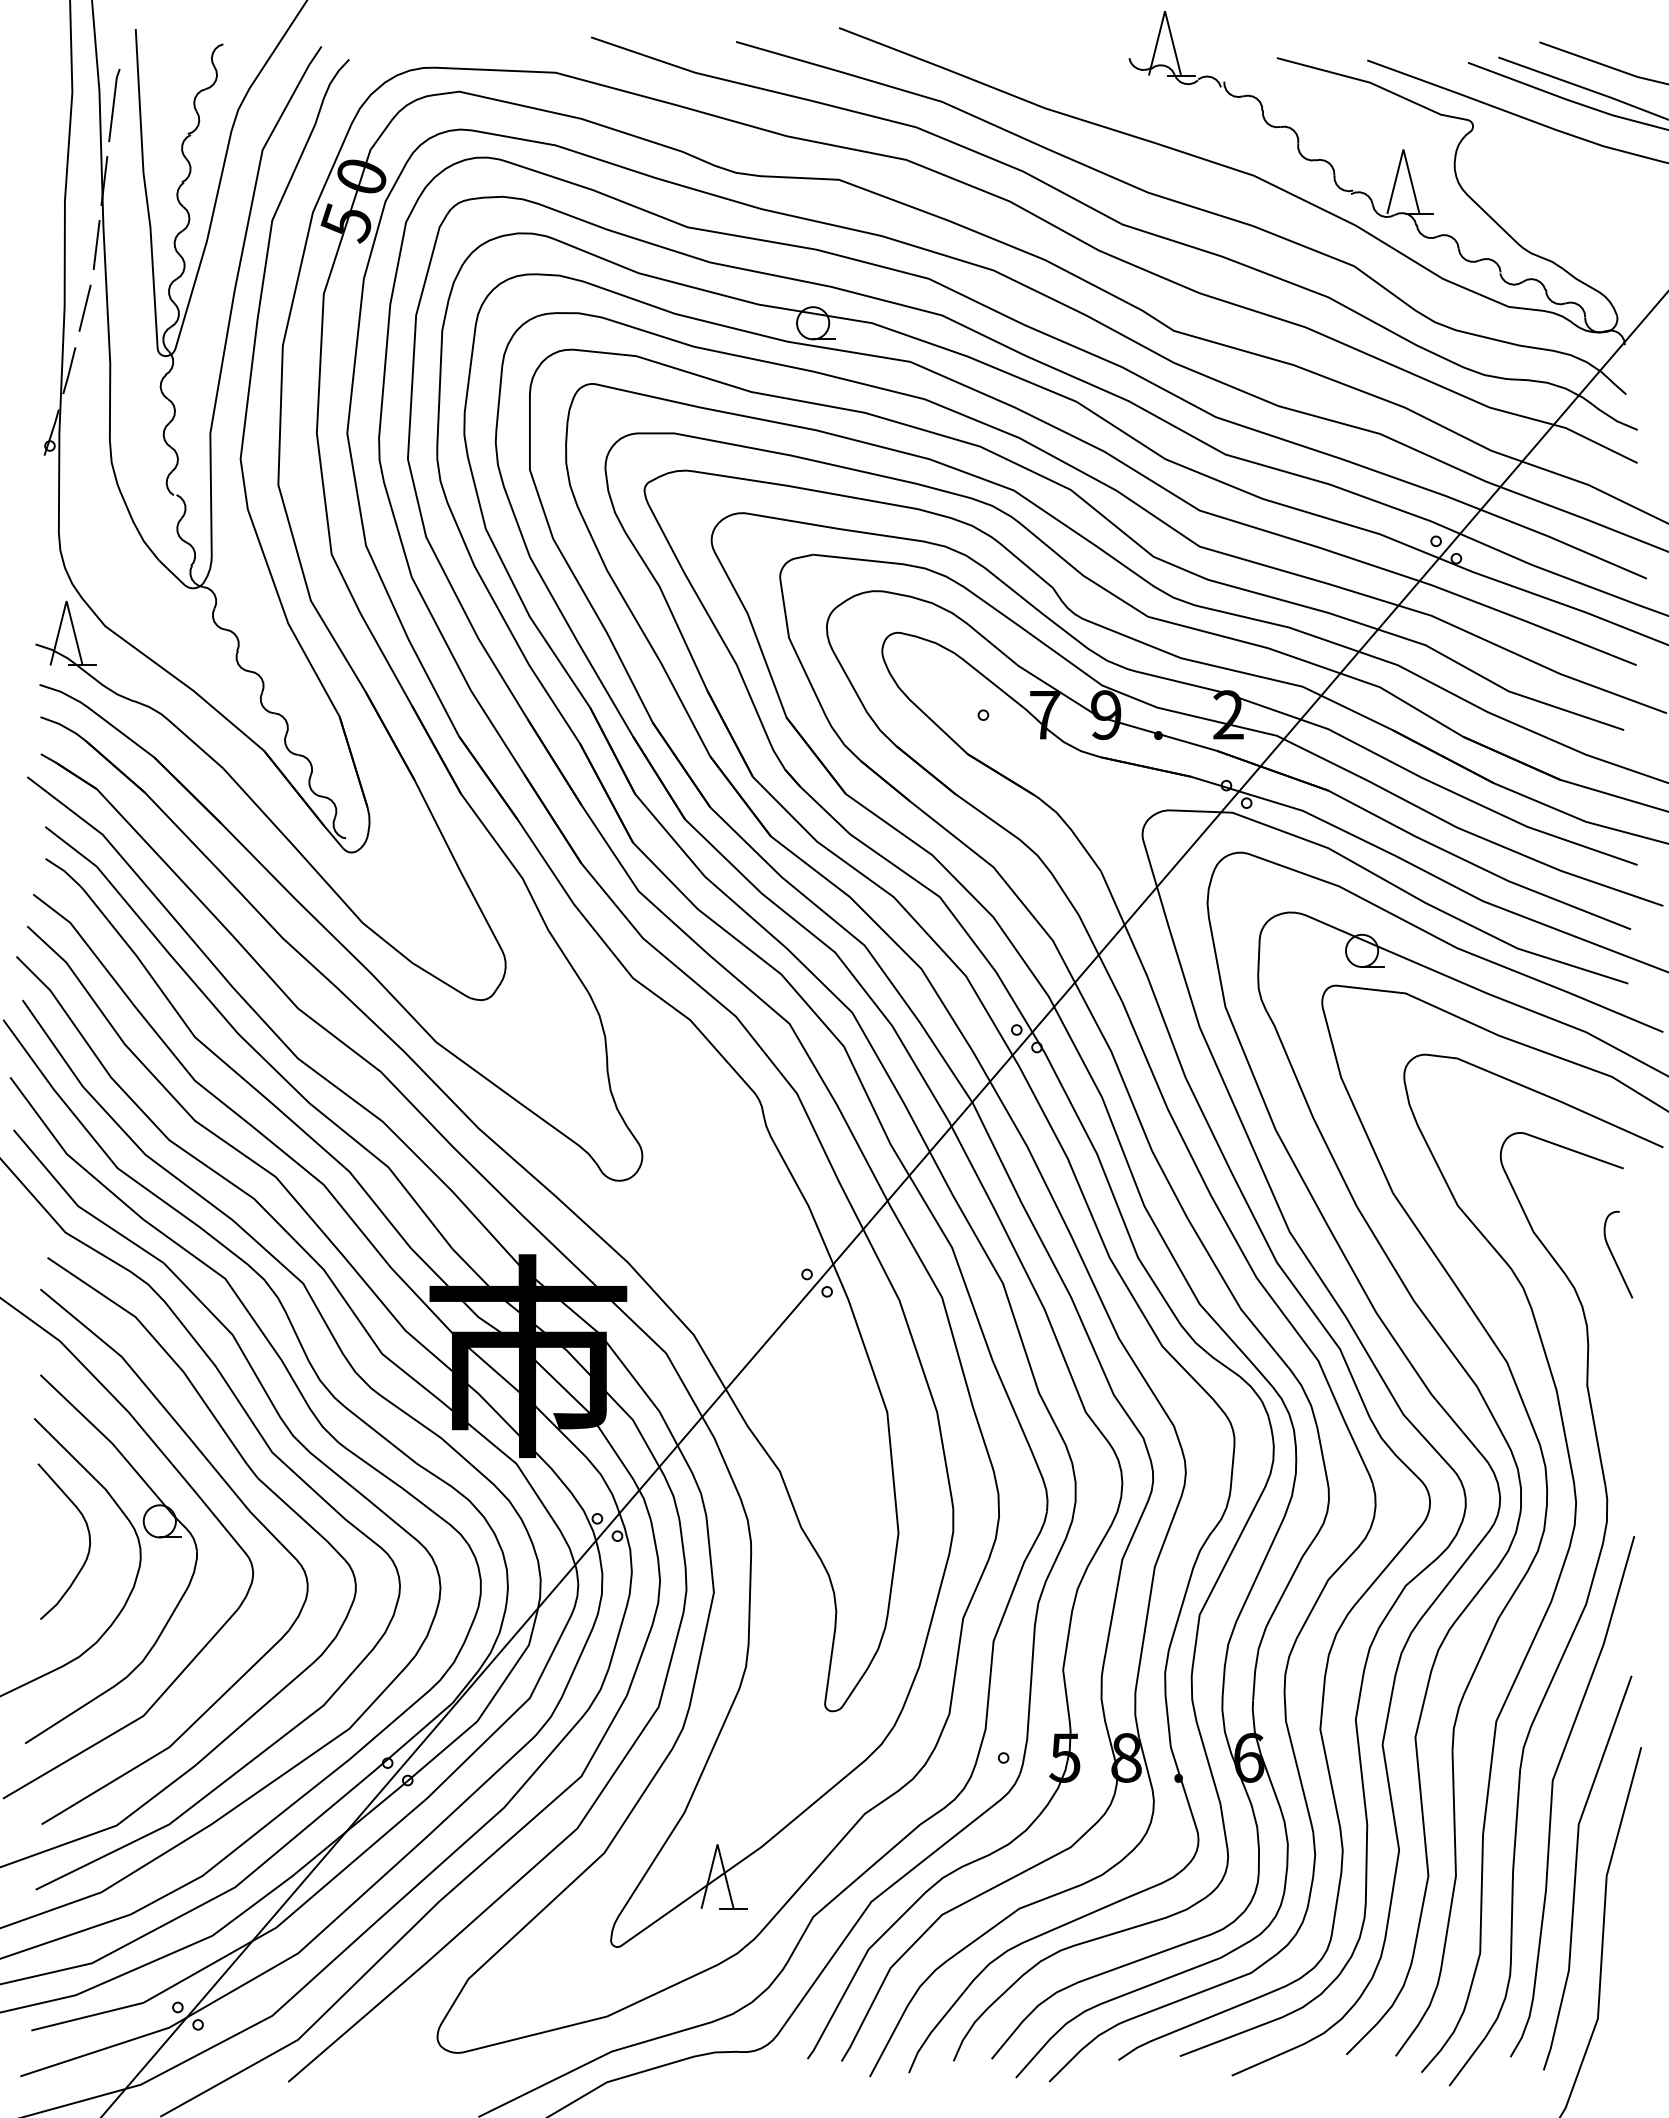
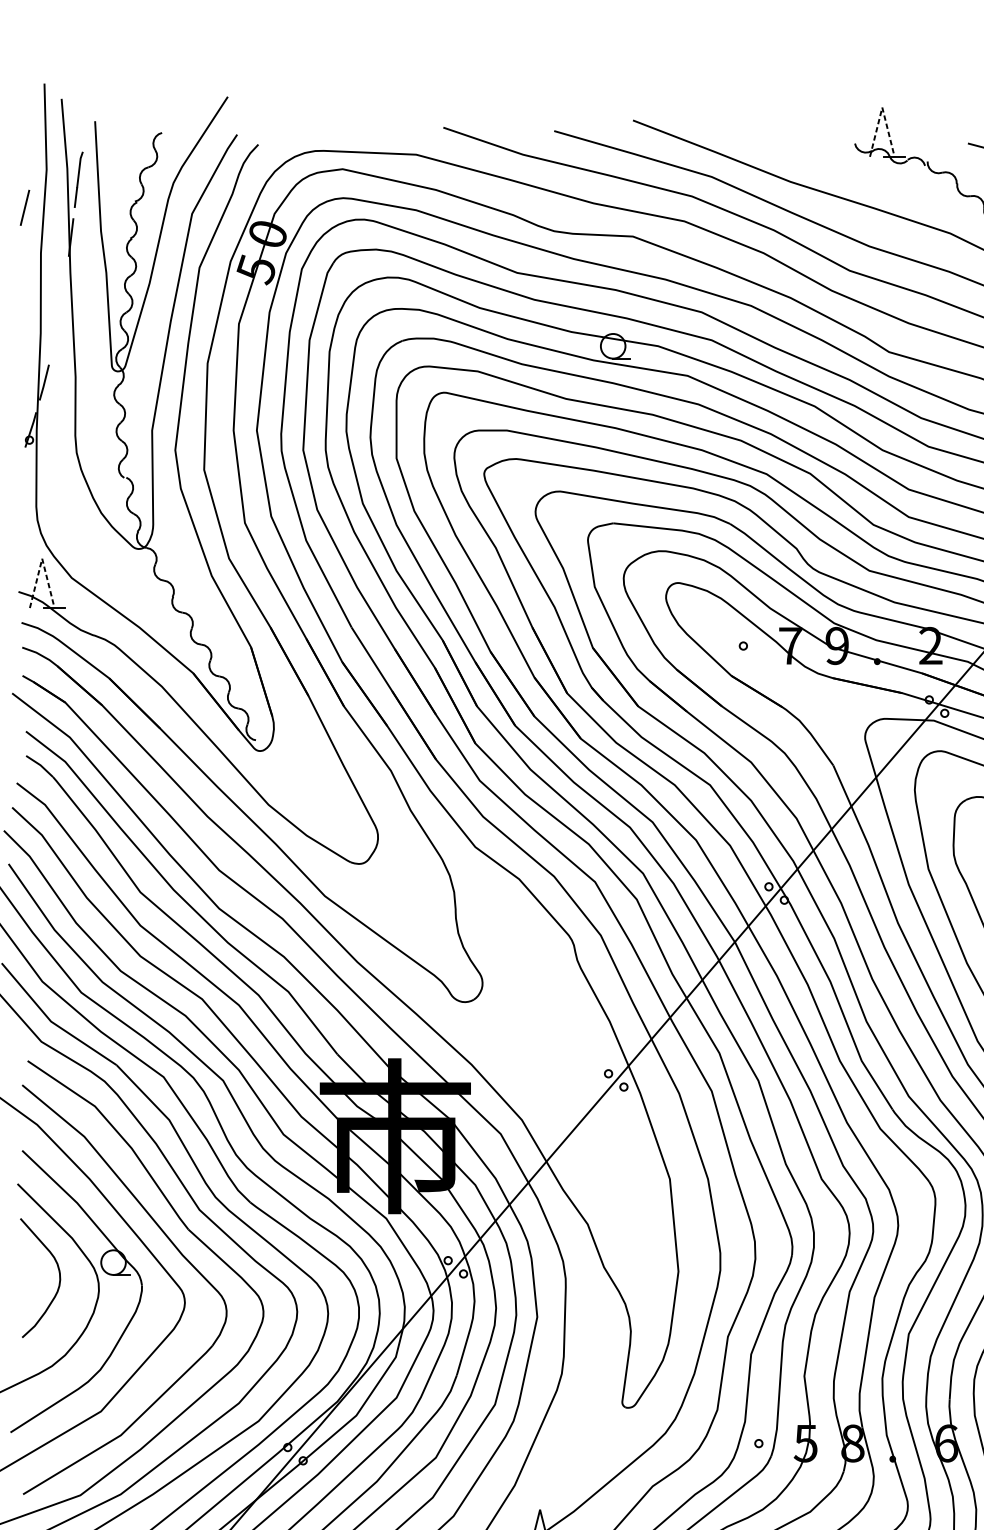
line: (1165, 11) -> (882, 107), solid -> dashed
line: (96, 245) -> (65, 286), removed
line: (84, 307) -> (24, 207), moved
line: (66, 601) -> (42, 559), solid -> dashed

